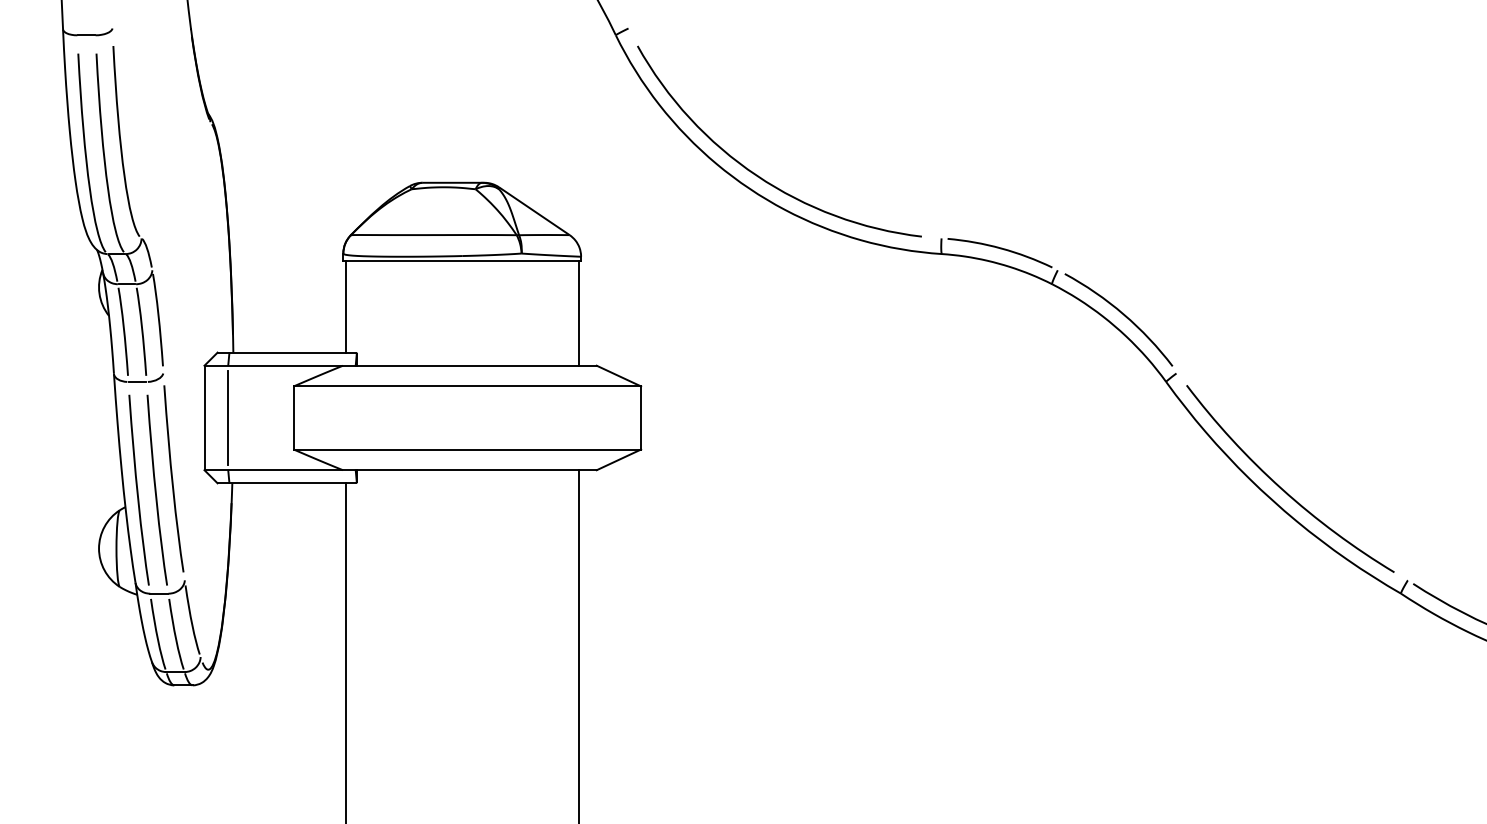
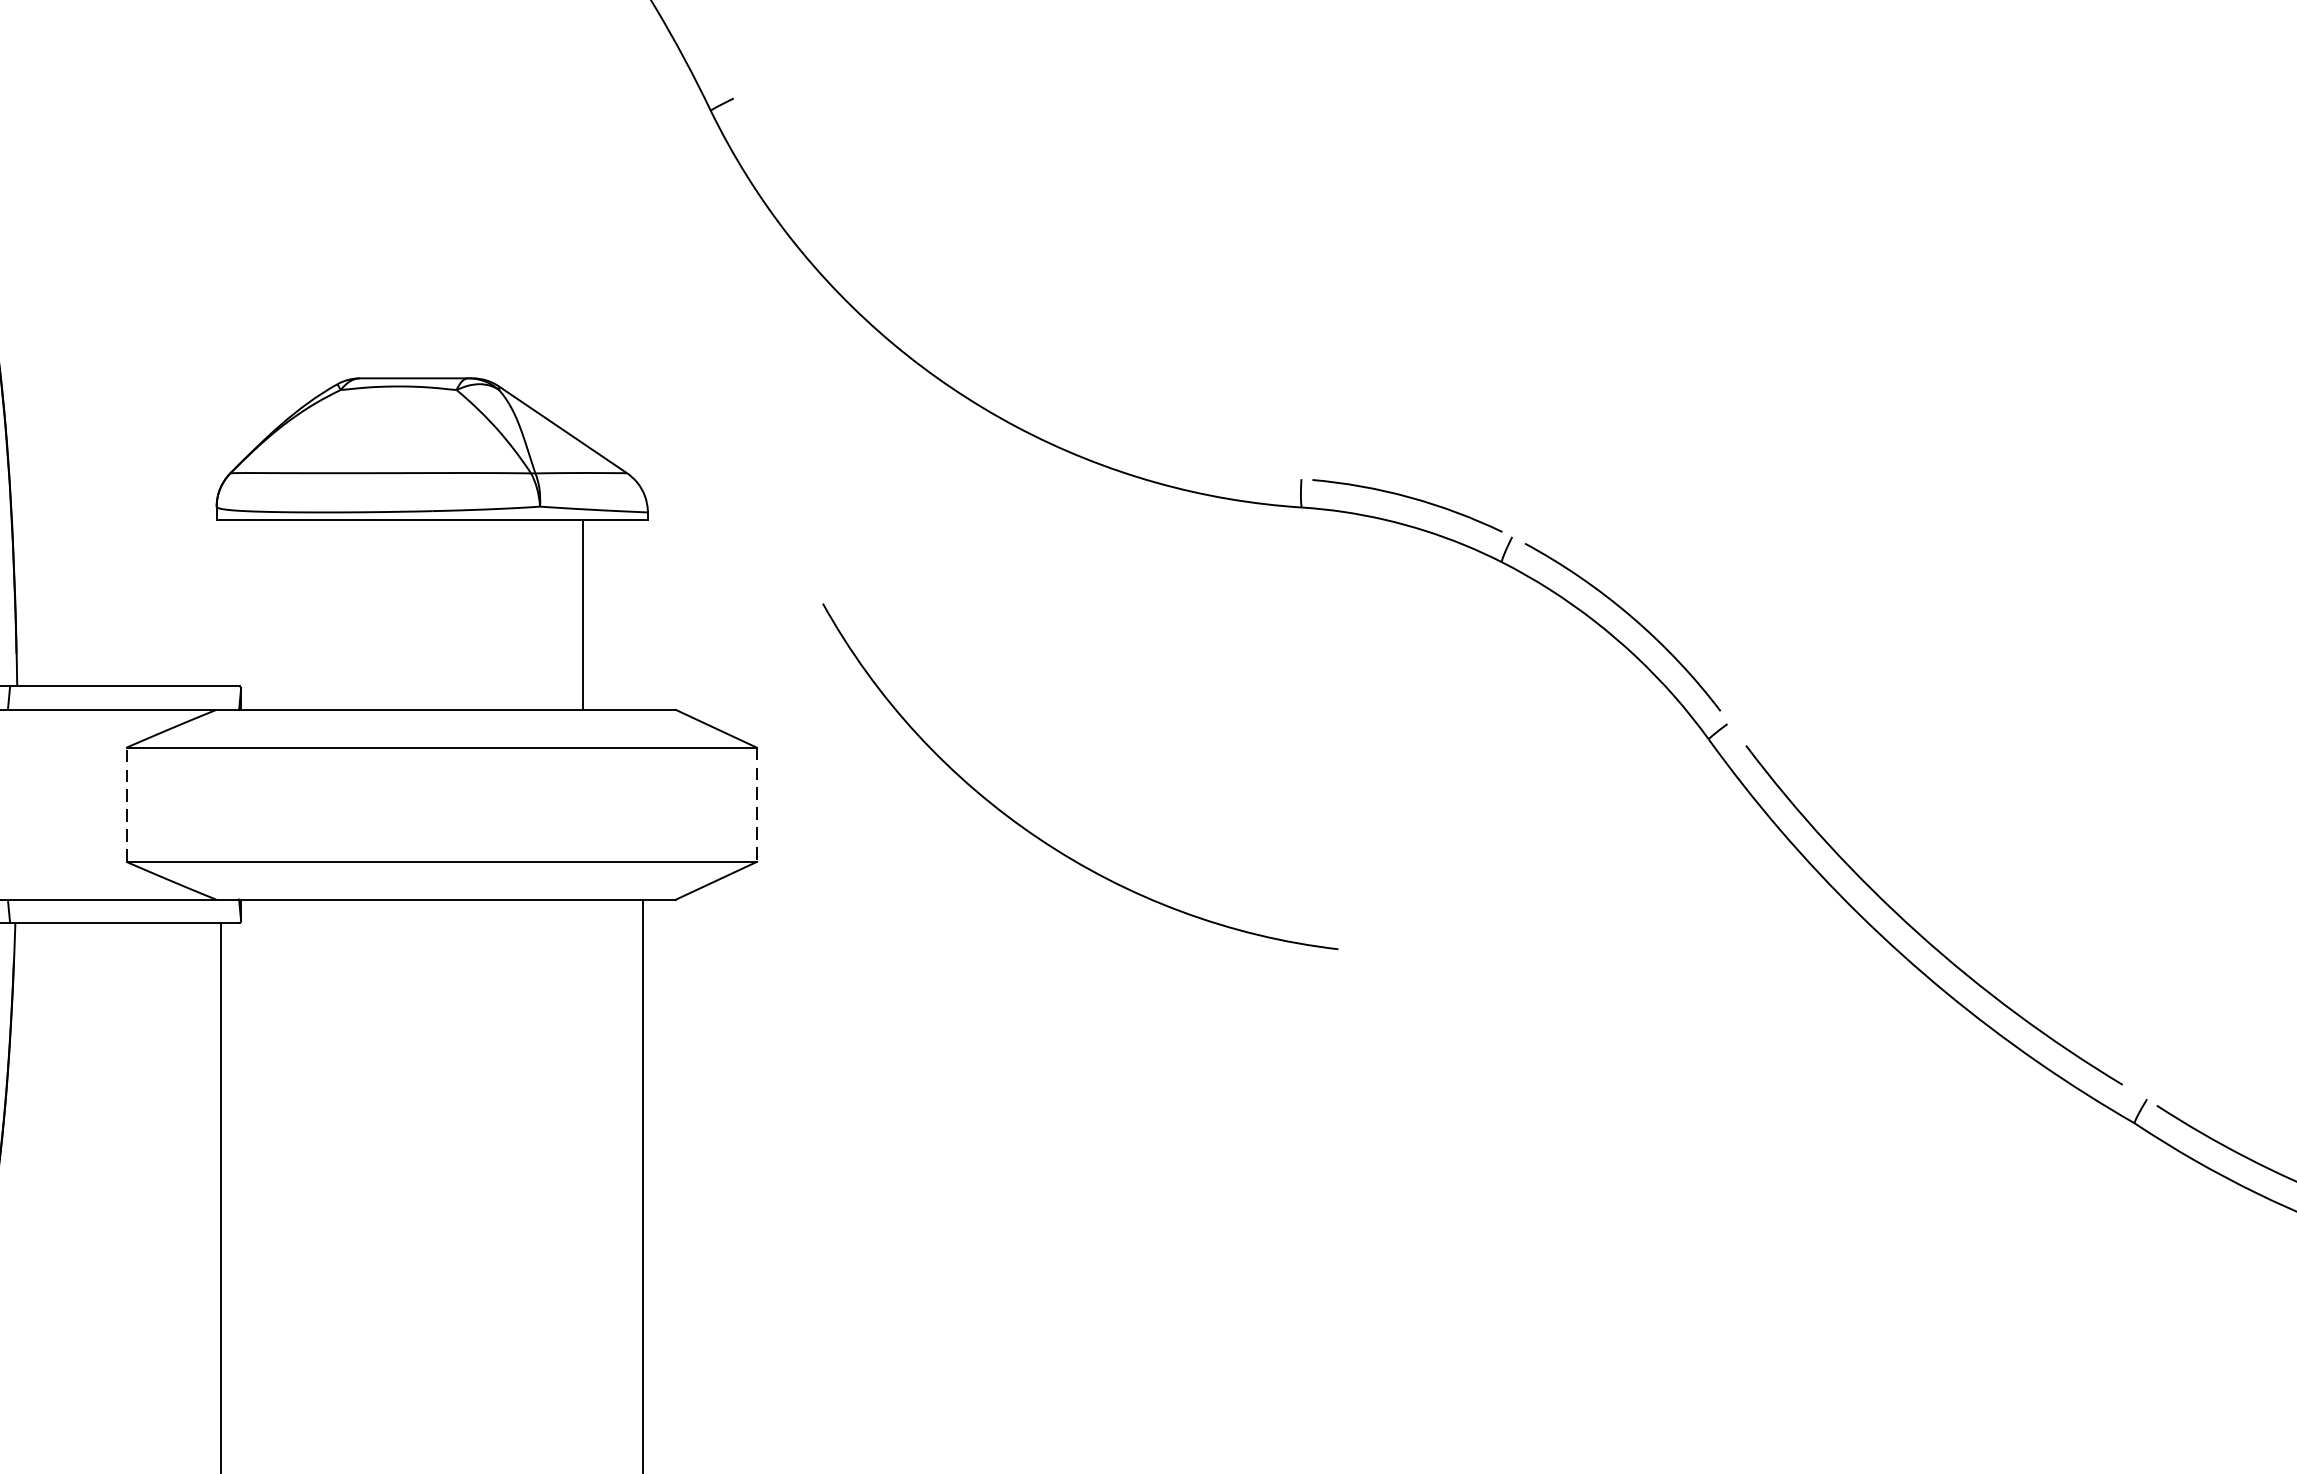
curve: (757, 174) -> (1040, 836), moved
line: (345, 306) -> (220, 602), removed
line: (578, 313) -> (583, 615), moved
line: (228, 417) -> (8, 803), removed
line: (293, 417) -> (126, 803), solid -> dashed
line: (641, 417) -> (757, 803), solid -> dashed

